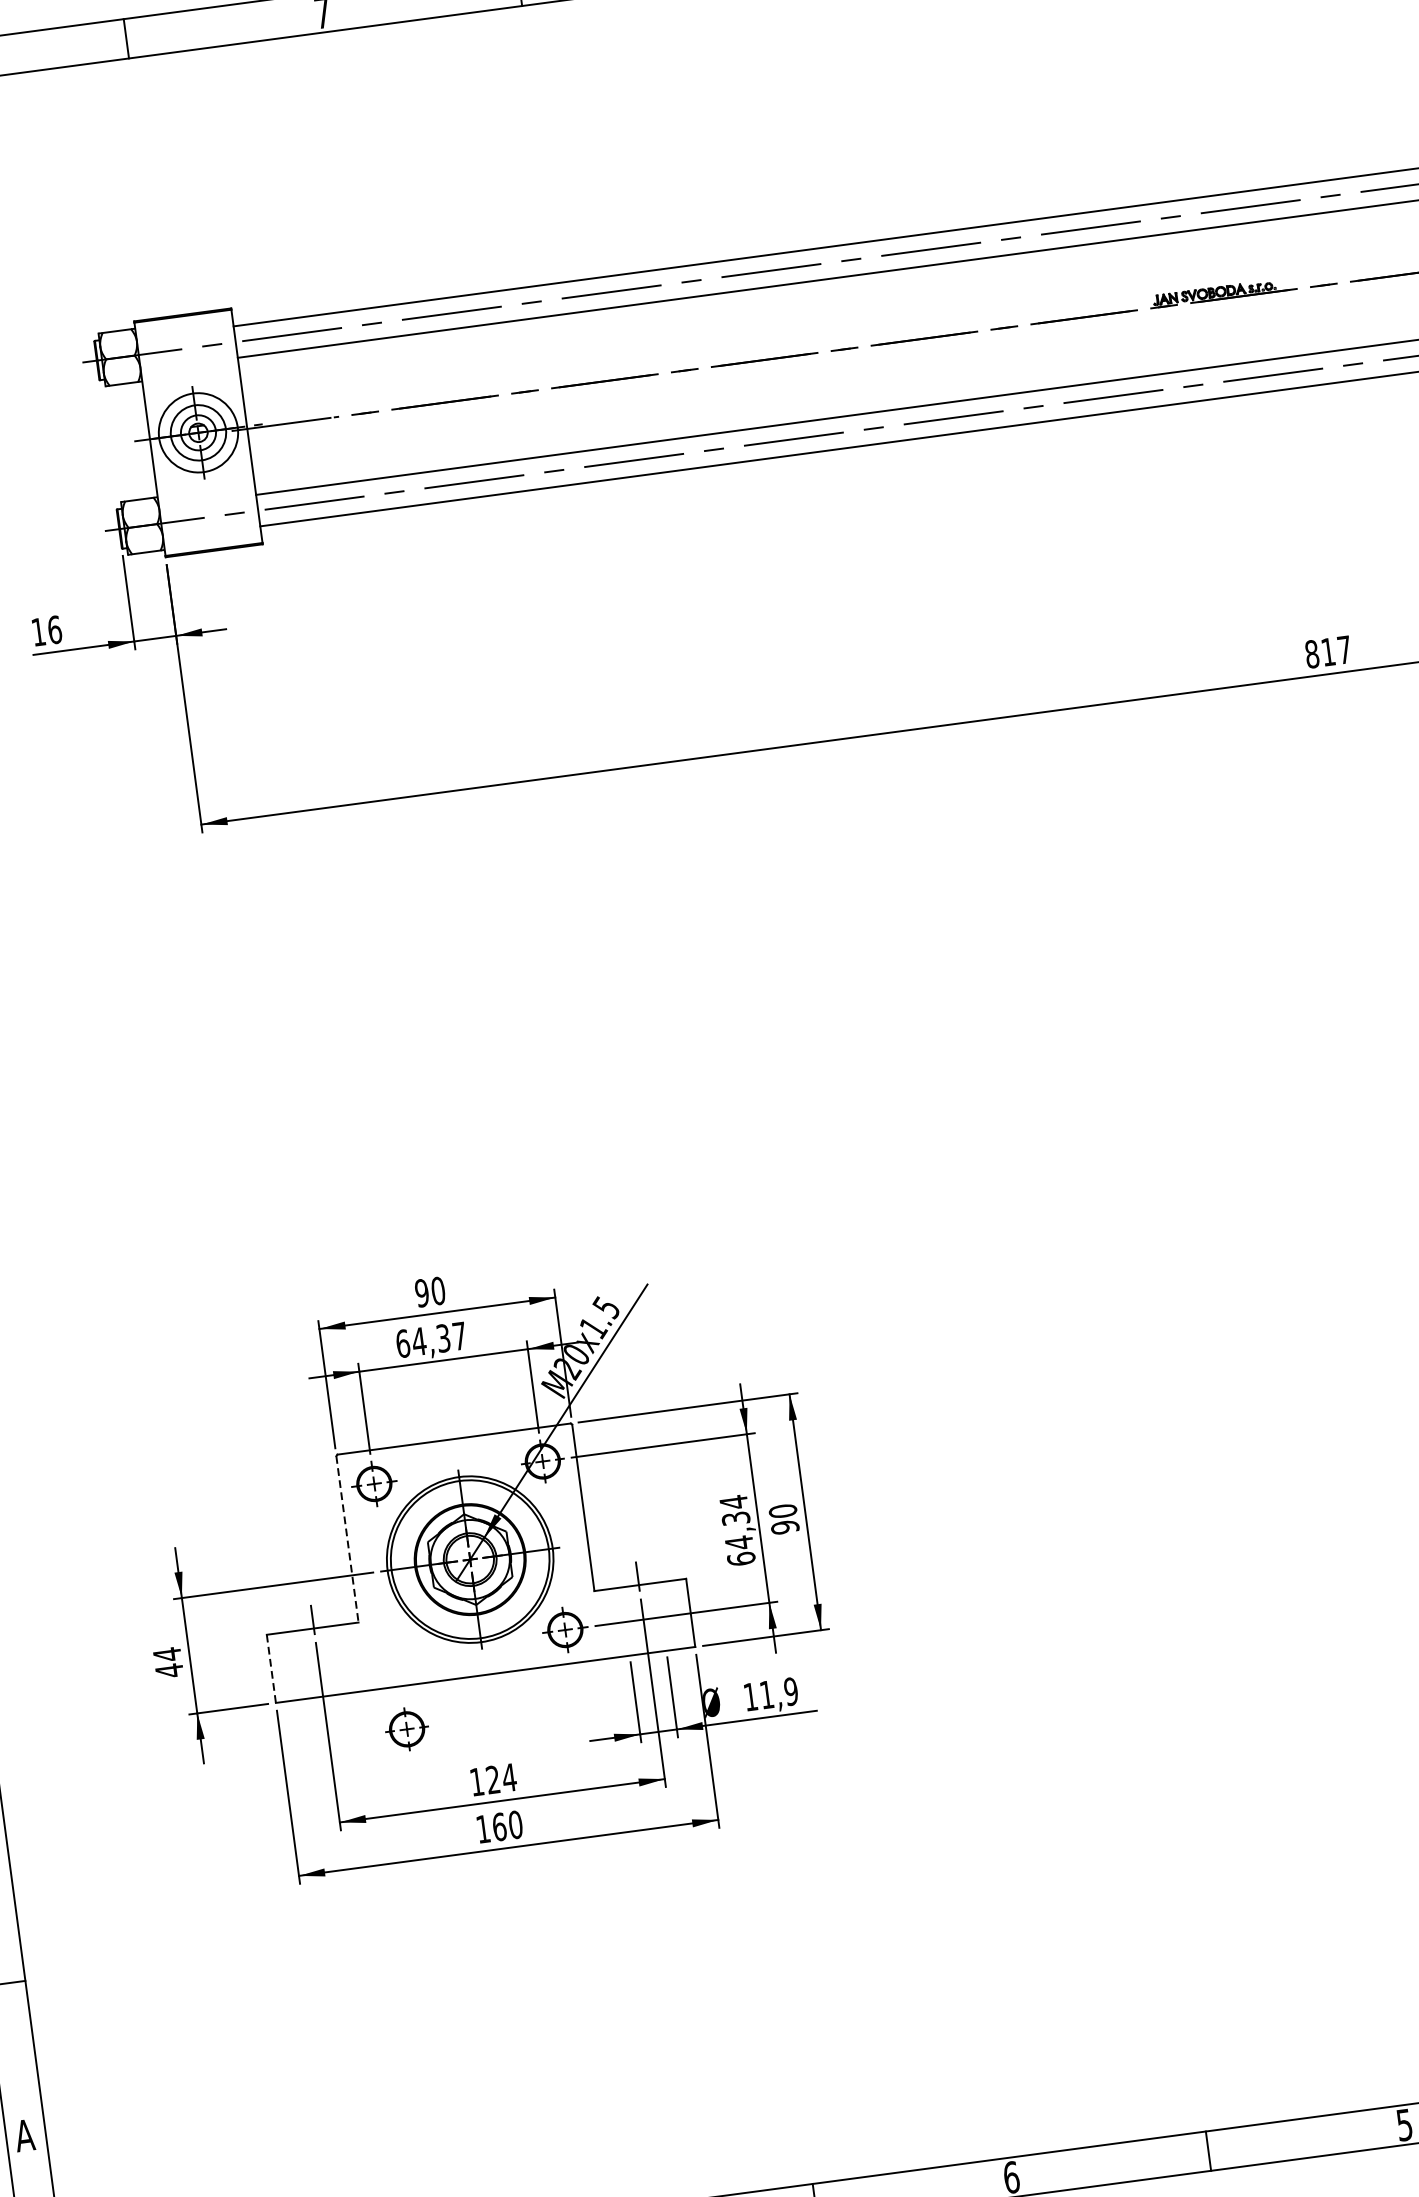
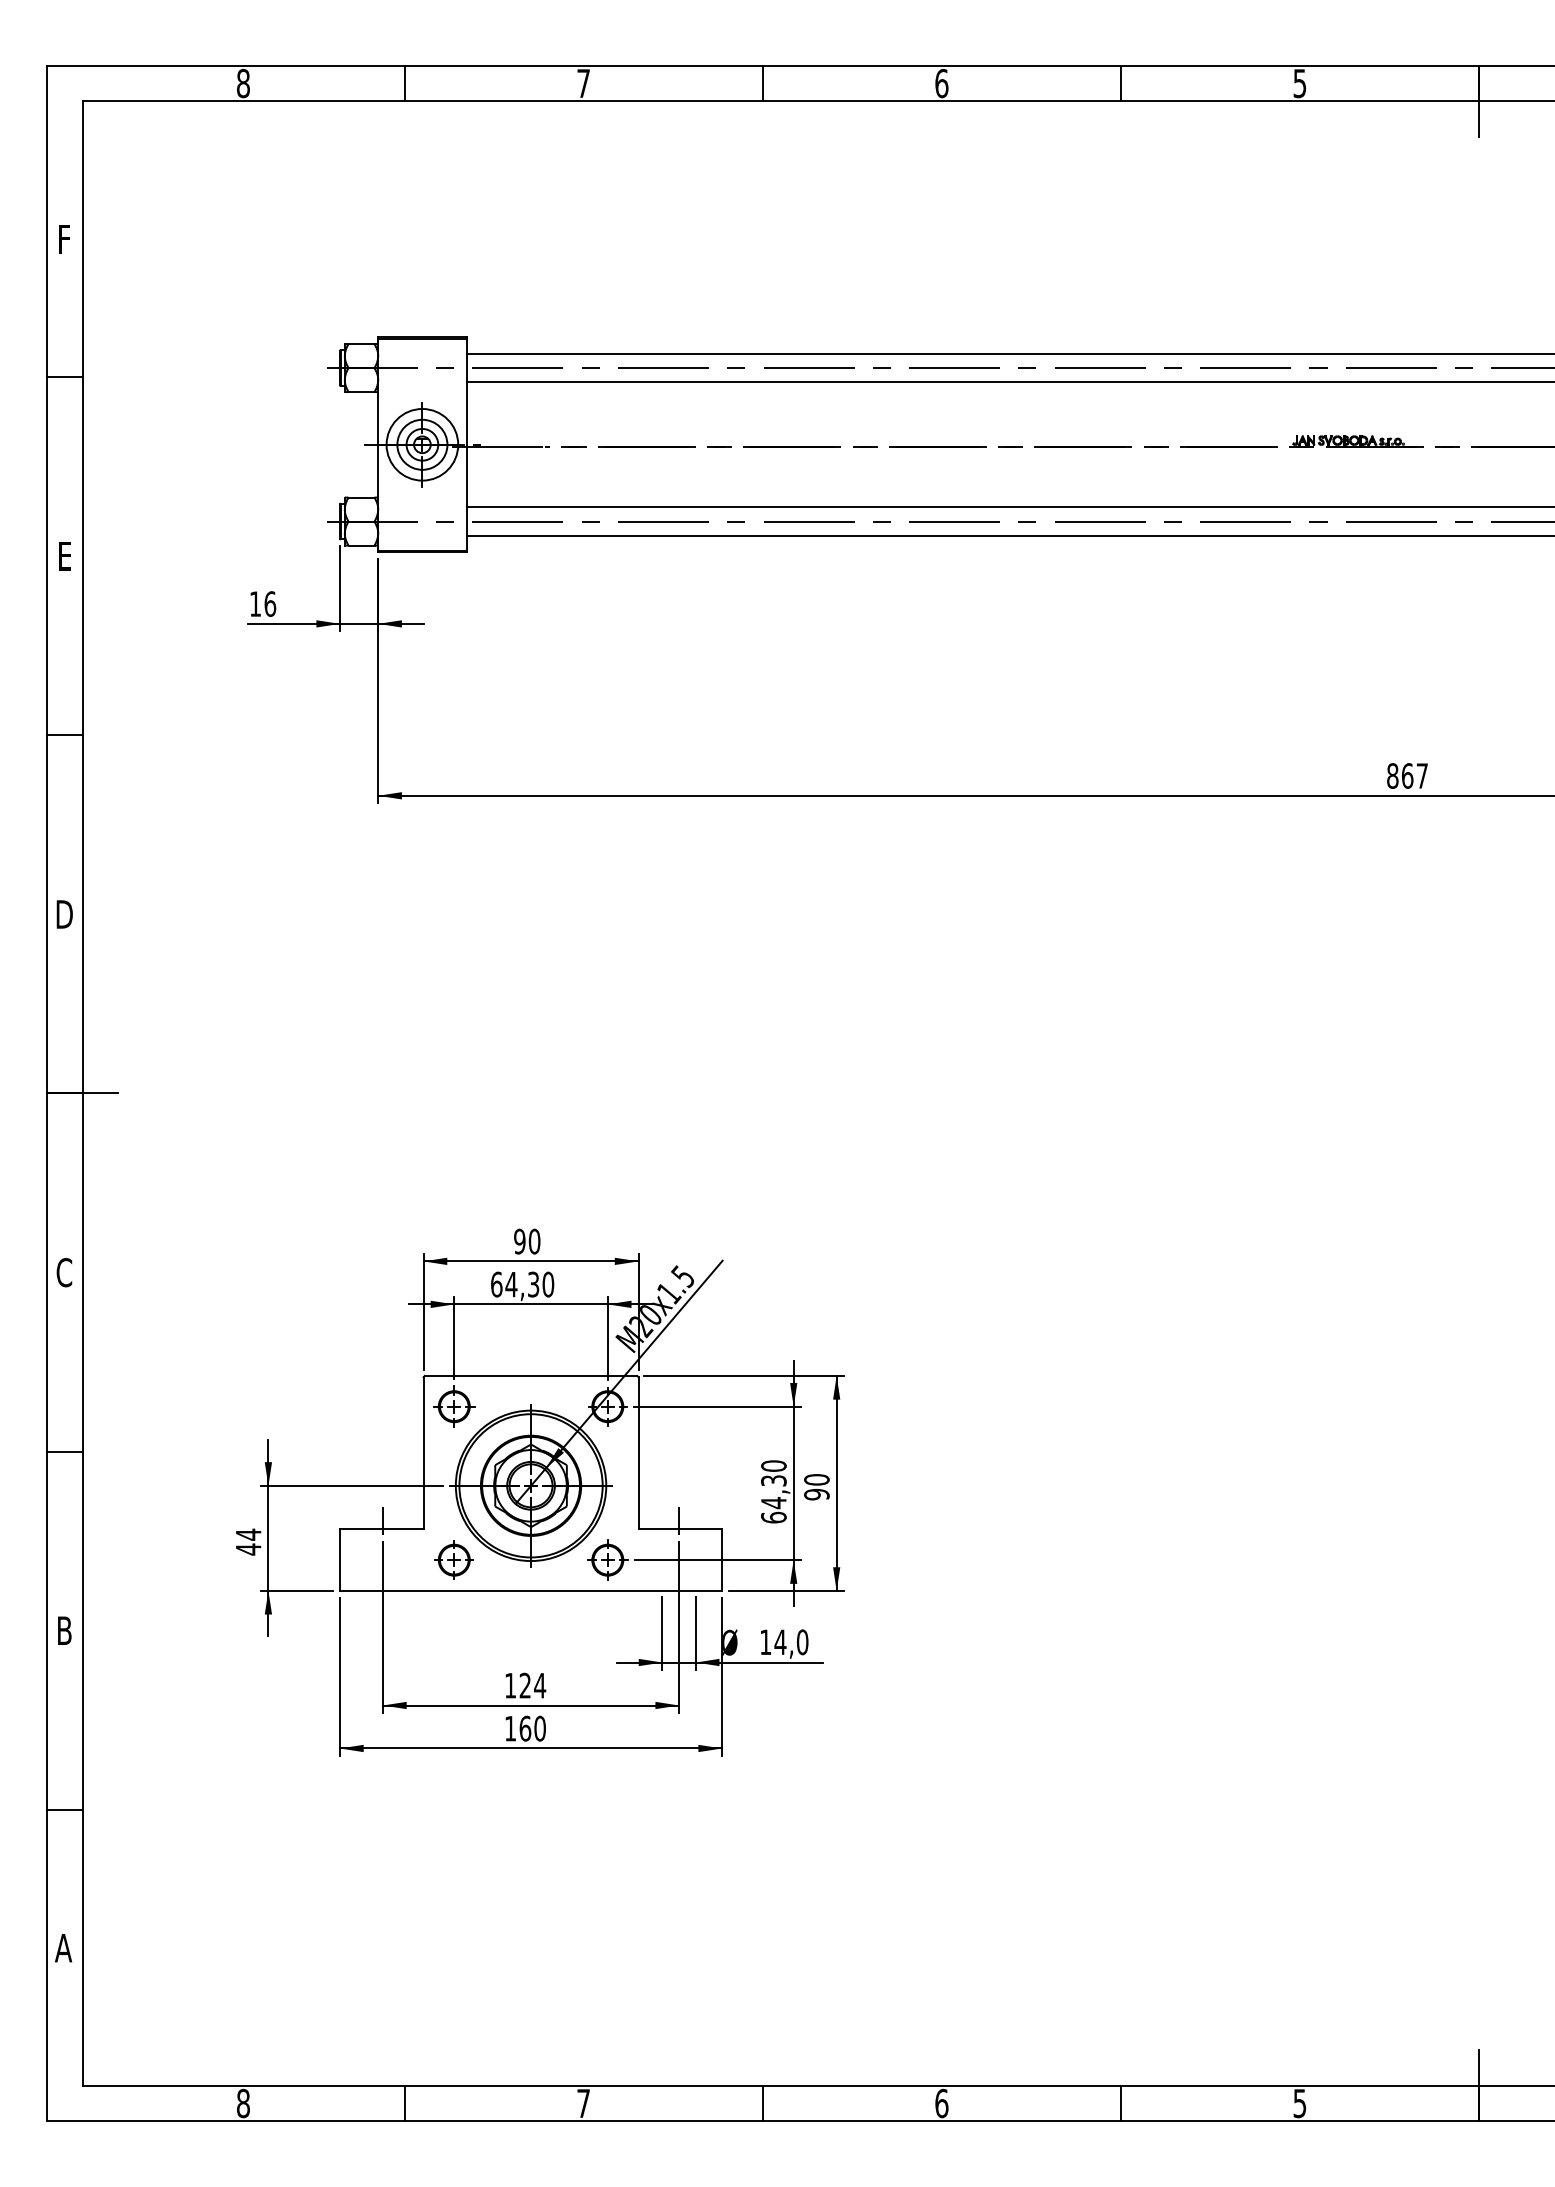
text: (1328, 651) -> (1407, 775), 817 -> 867
text: (459, 1336) -> (548, 1284), 64,37 -> 64,30
text: (733, 1502) -> (773, 1466), 64,34 -> 64,30
line: (347, 1539) -> (423, 1453), dashed -> solid
line: (271, 1669) -> (340, 1560), dashed -> solid
text: (779, 1693) -> (791, 1642), 11,9 -> 14,0
part: (406, 1728) -> (453, 1559), moved

